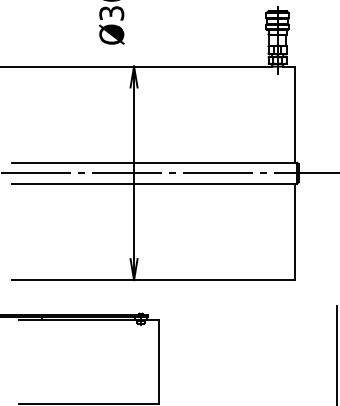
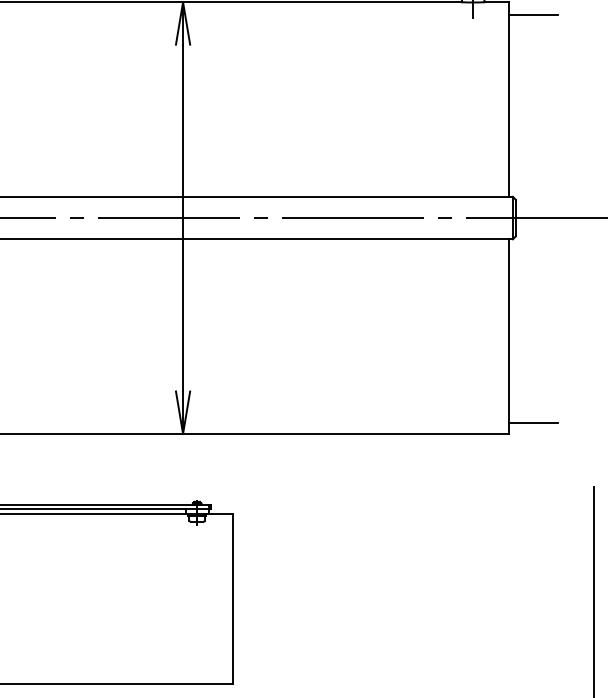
line: (307, 72) -> (533, 14), added
line: (307, 274) -> (533, 422), added

